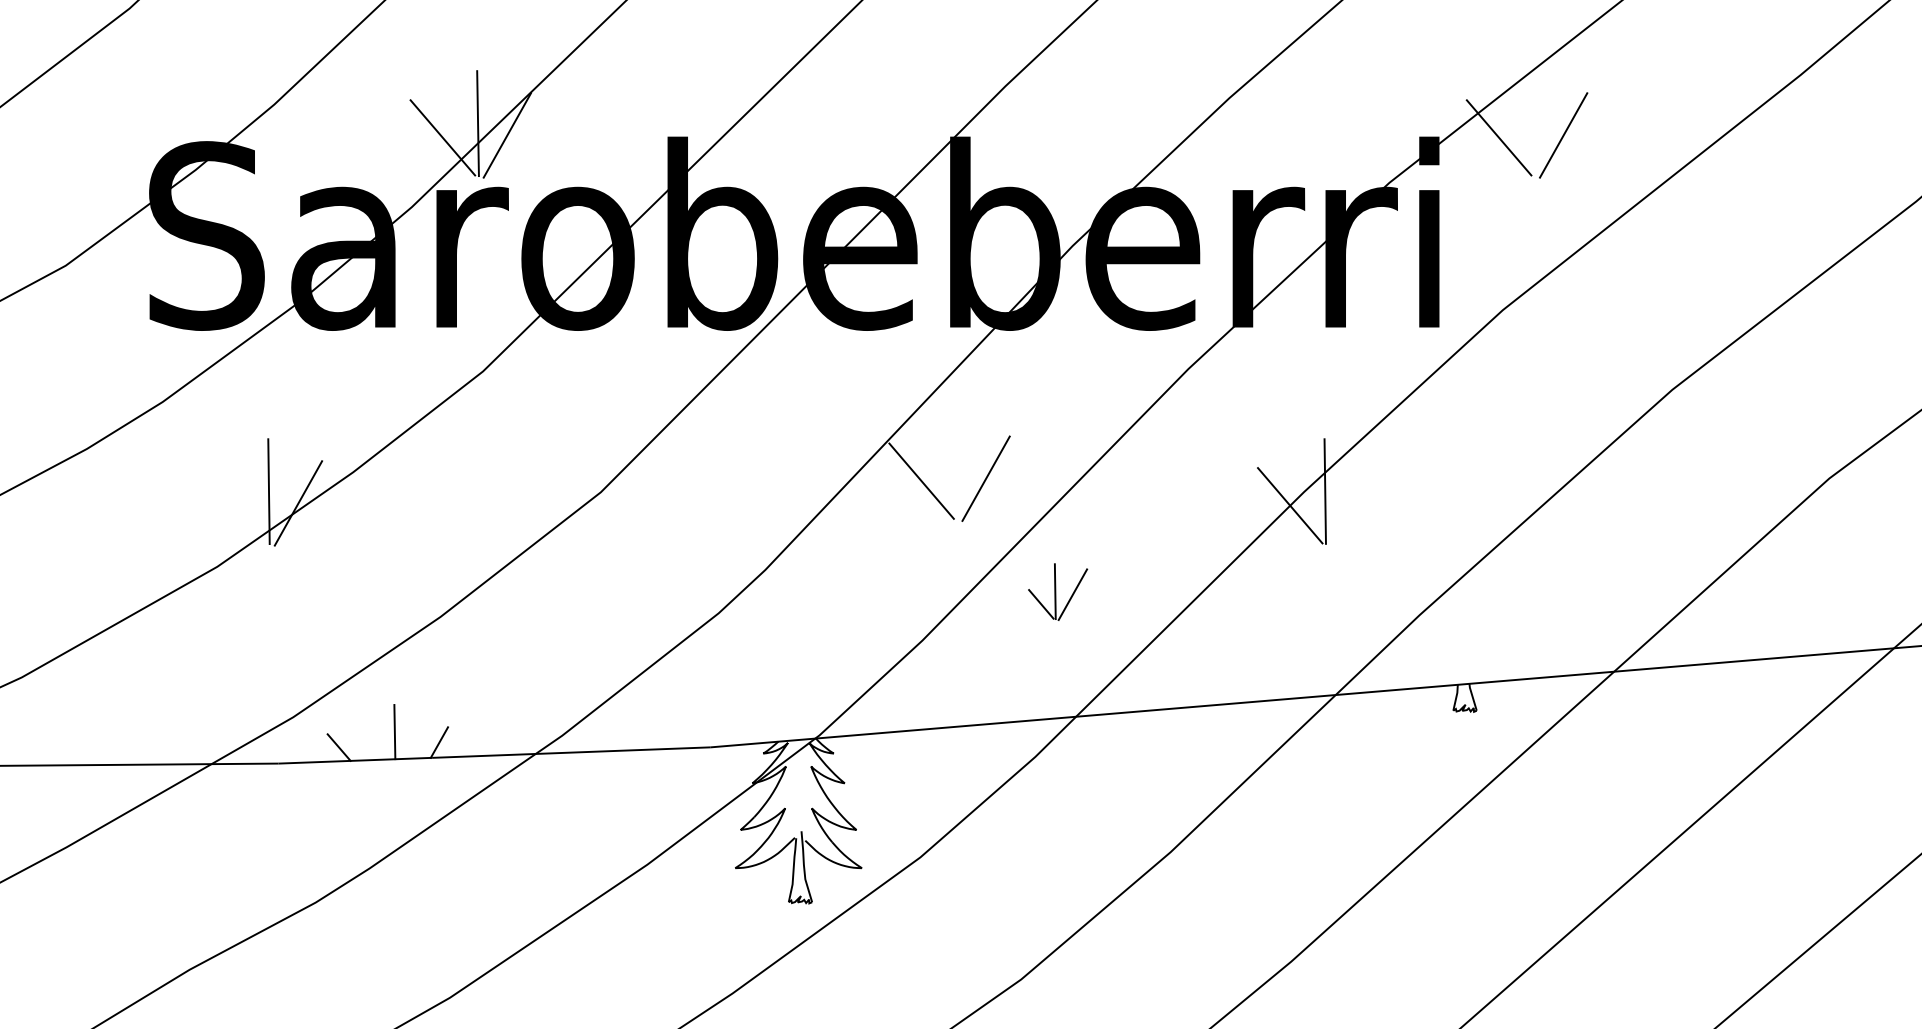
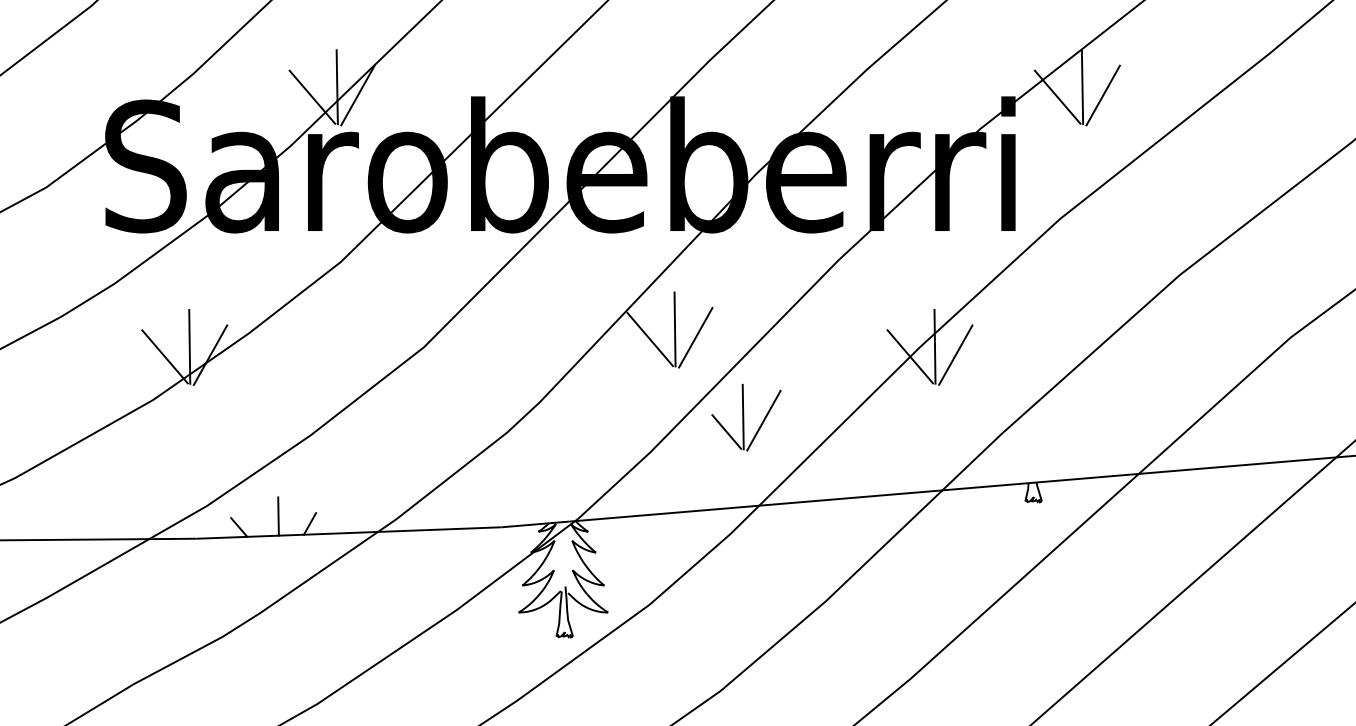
line: (1534, 124) -> (1082, 87), added
line: (956, 467) -> (674, 329), added
line: (1354, 502) -> (955, 354), added
line: (233, 505) -> (164, 356), added
part: (1058, 591) -> (746, 417), size x1.67

